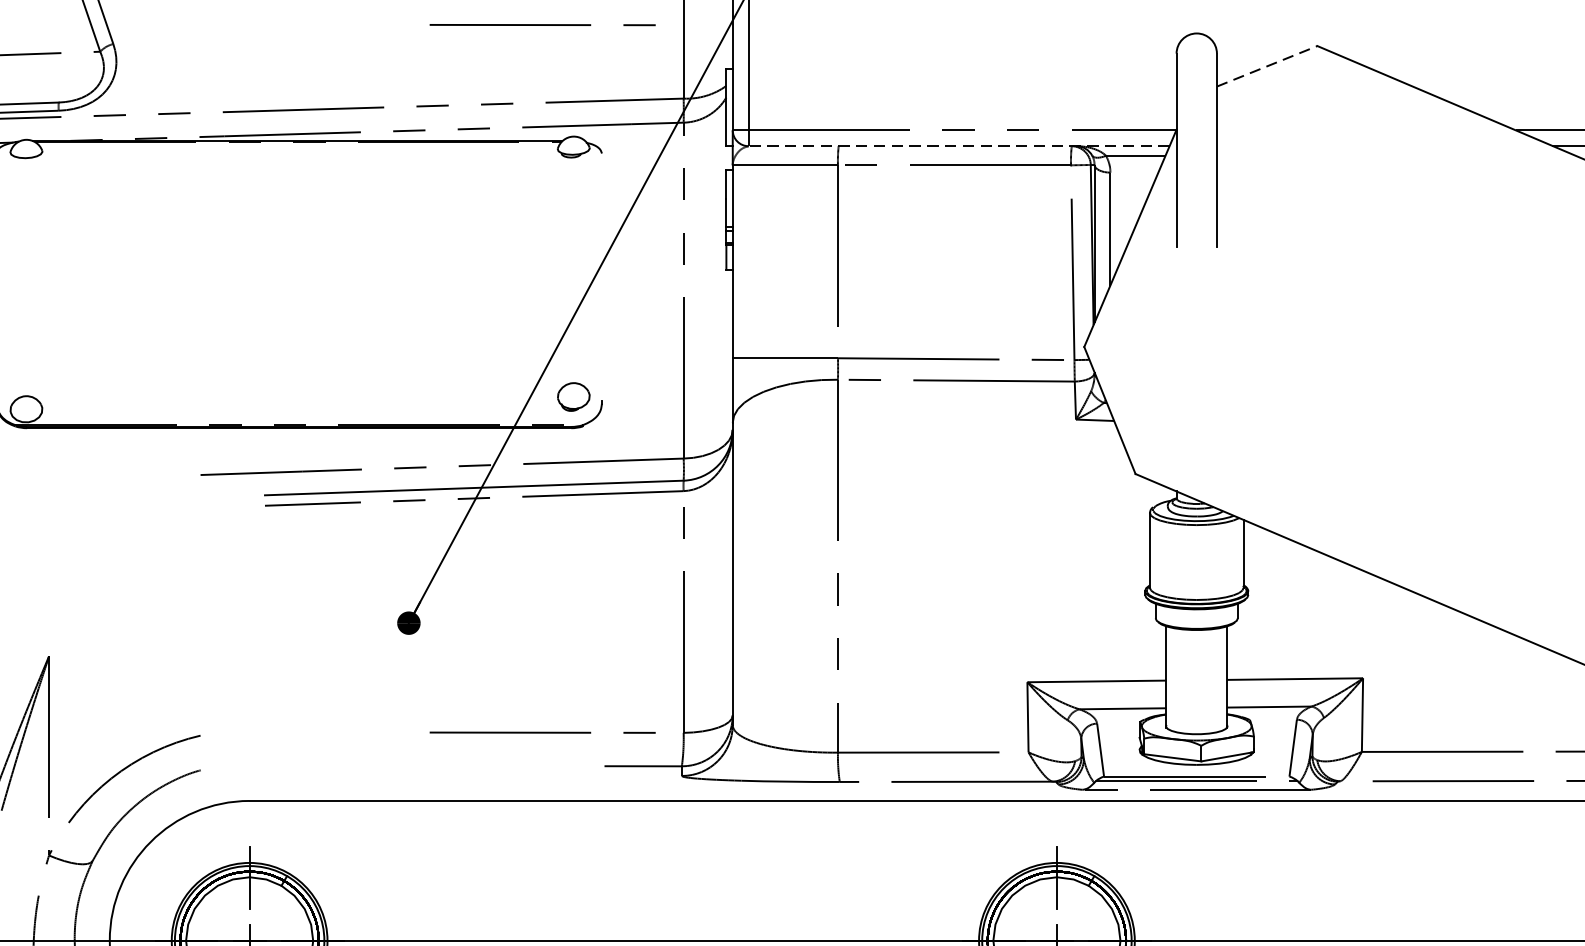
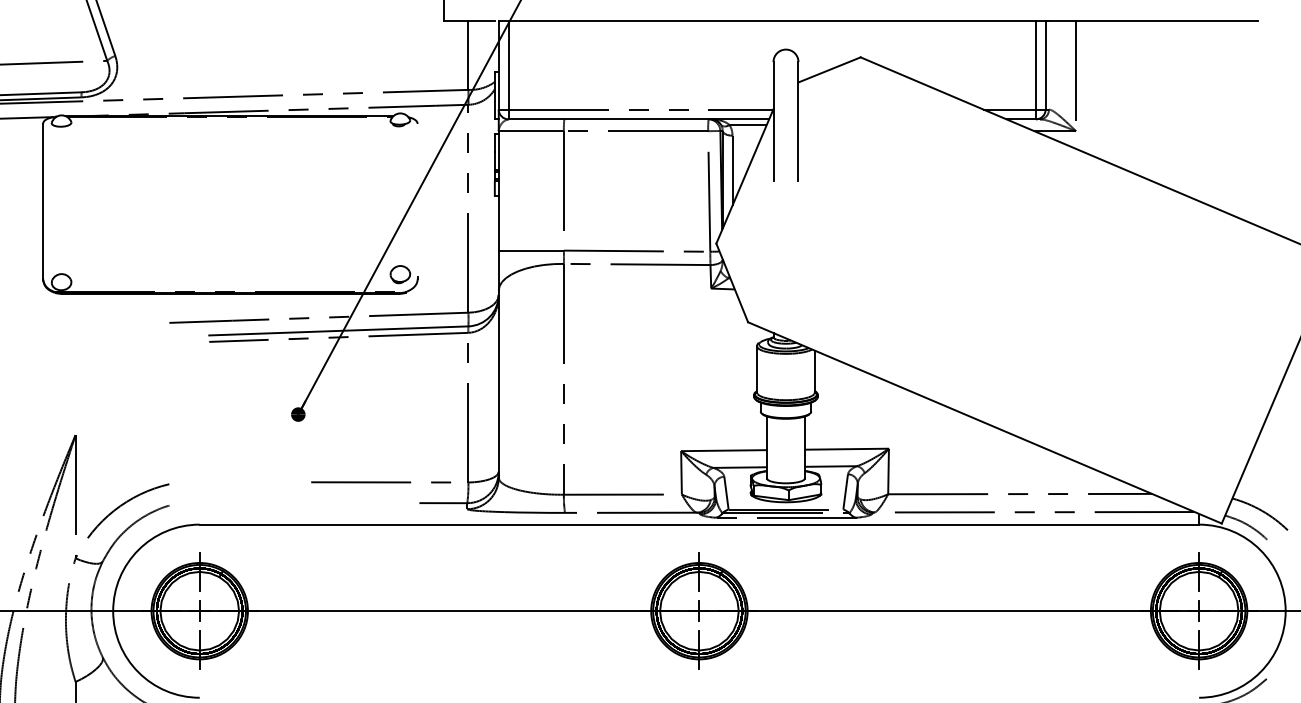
line: (541, 25) -> (380, 44), removed
line: (1267, 65) -> (829, 69), dashed -> solid
line: (958, 146) -> (638, 119), dashed -> solid

